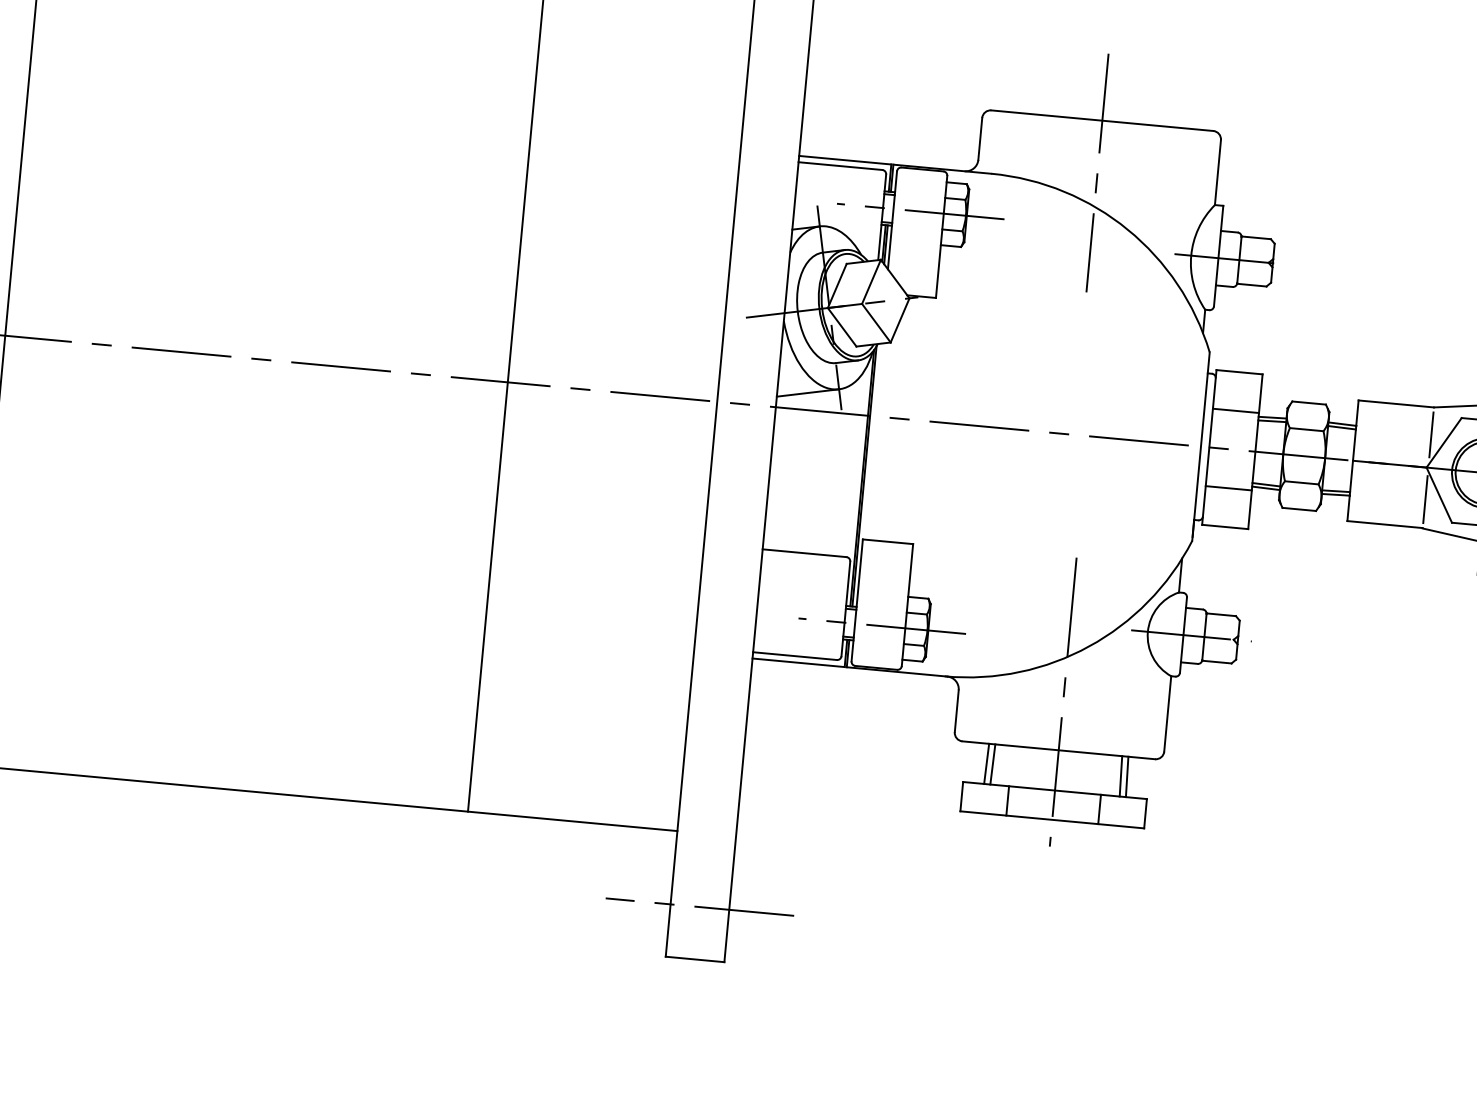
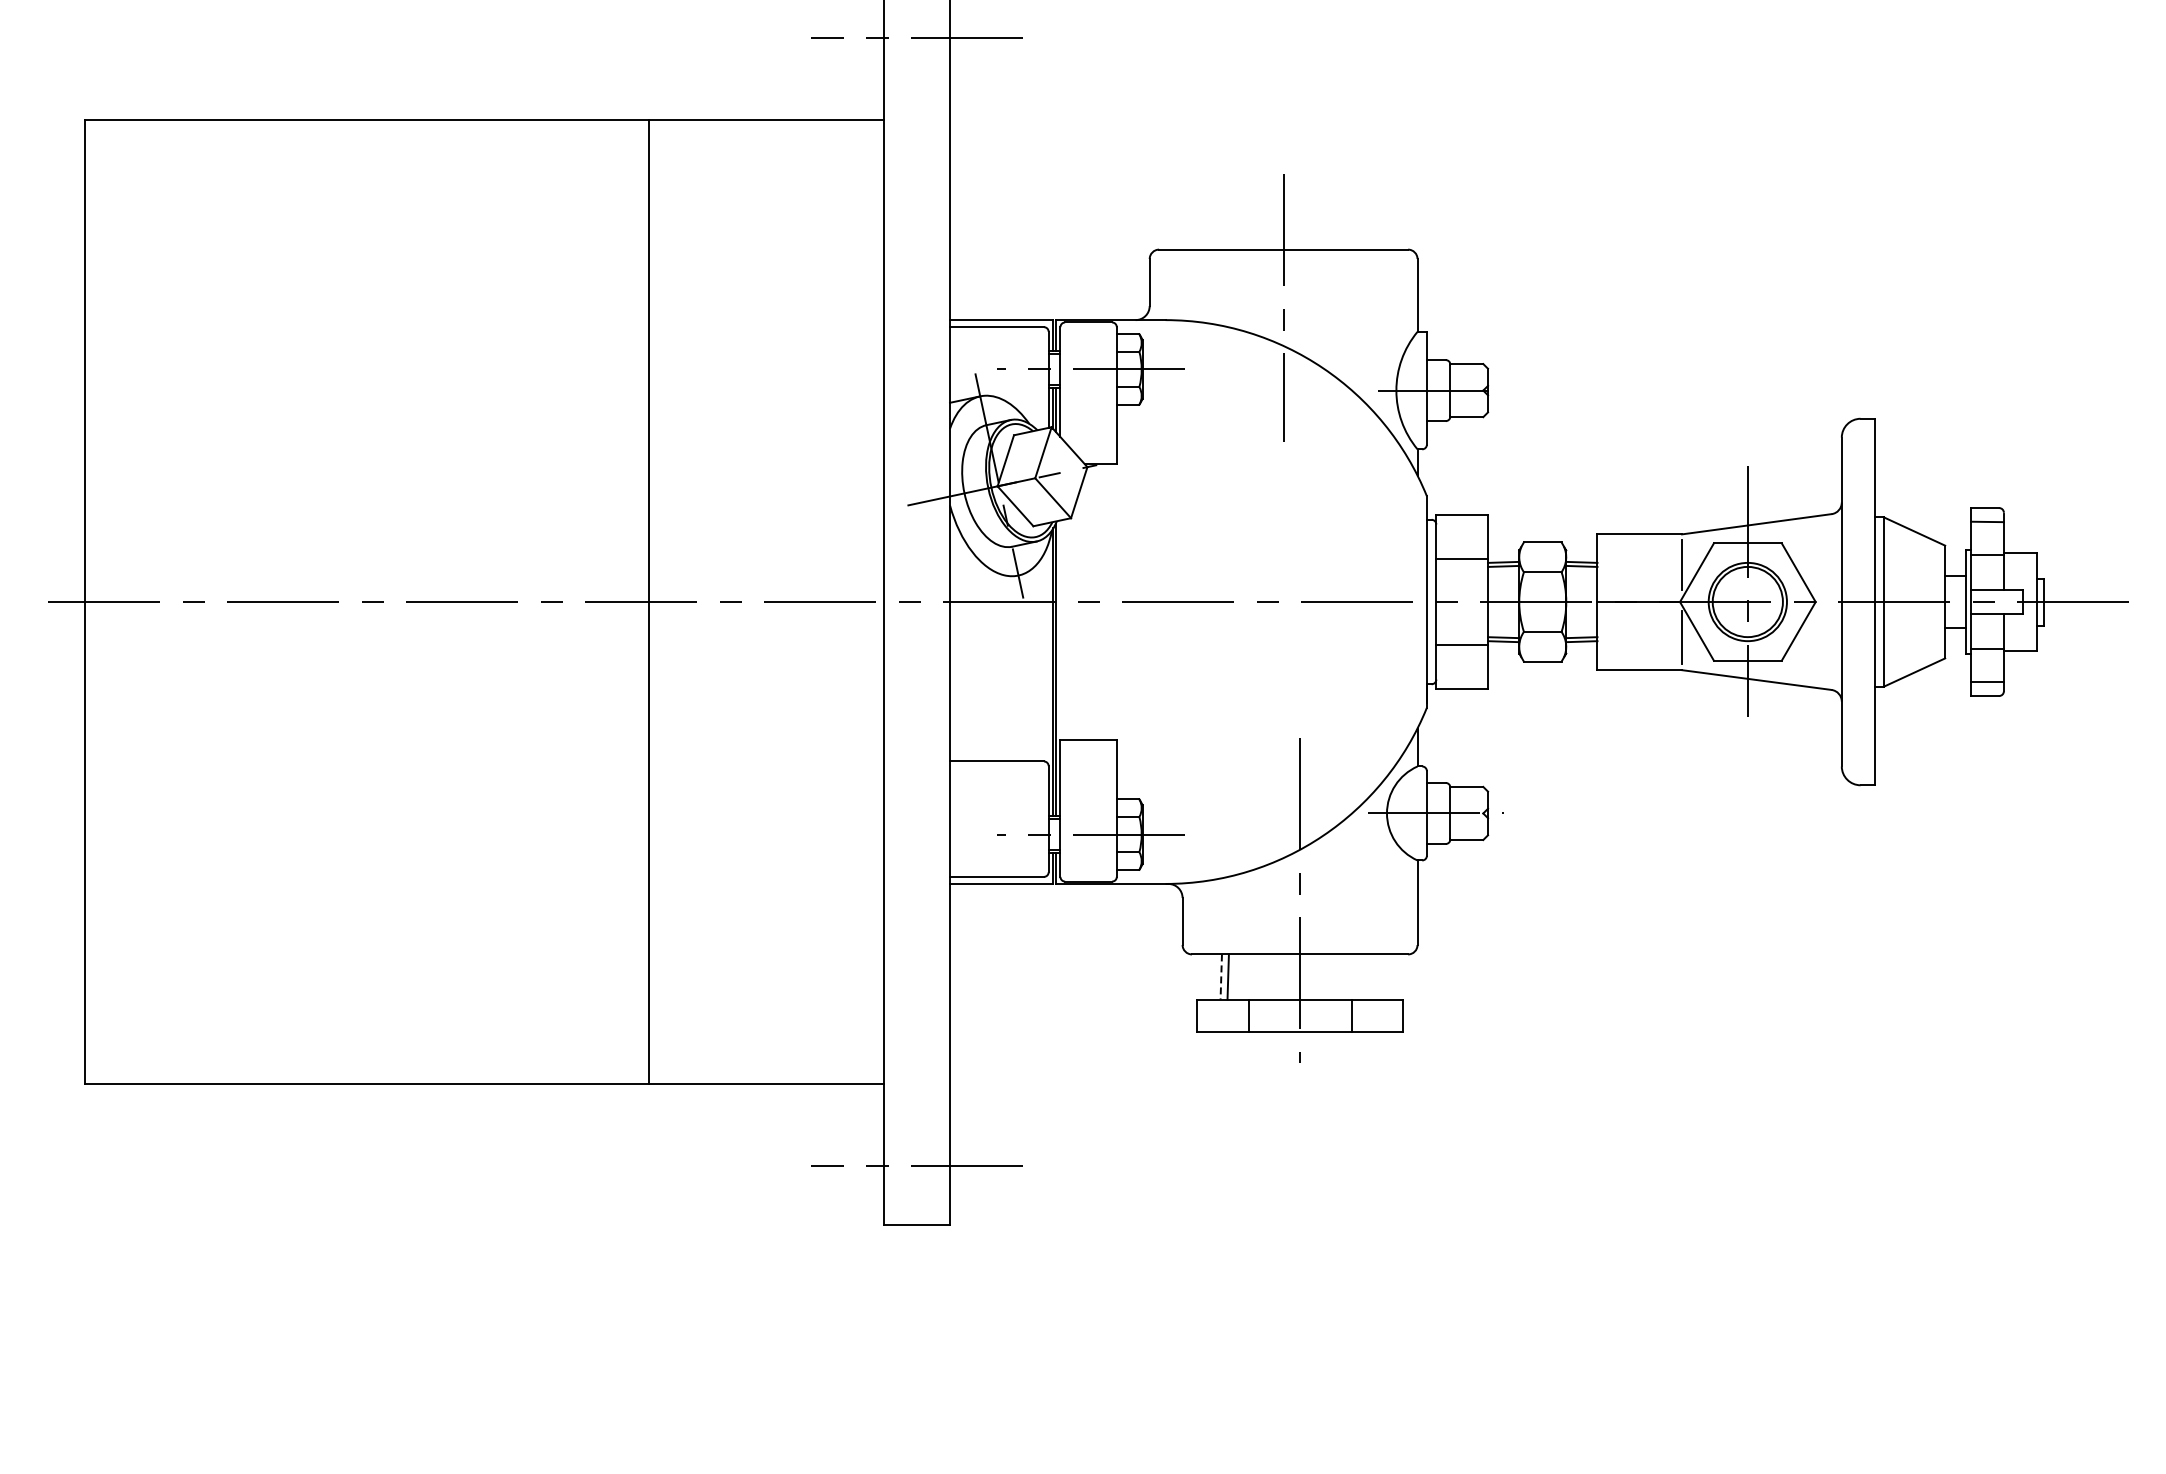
line: (808, 392) -> (984, 582), removed
line: (986, 764) -> (1221, 977), solid -> dashed
line: (1120, 775) -> (1371, 976), removed
line: (1126, 776) -> (1378, 976), removed

